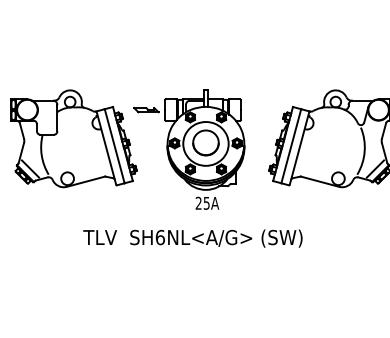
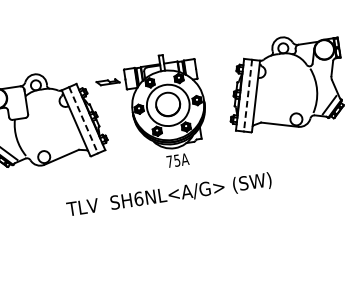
line: (114, 146) -> (83, 120), solid -> dashed
line: (291, 146) -> (248, 95), solid -> dashed
text: (198, 202) -> (169, 160), 25A -> 75A

